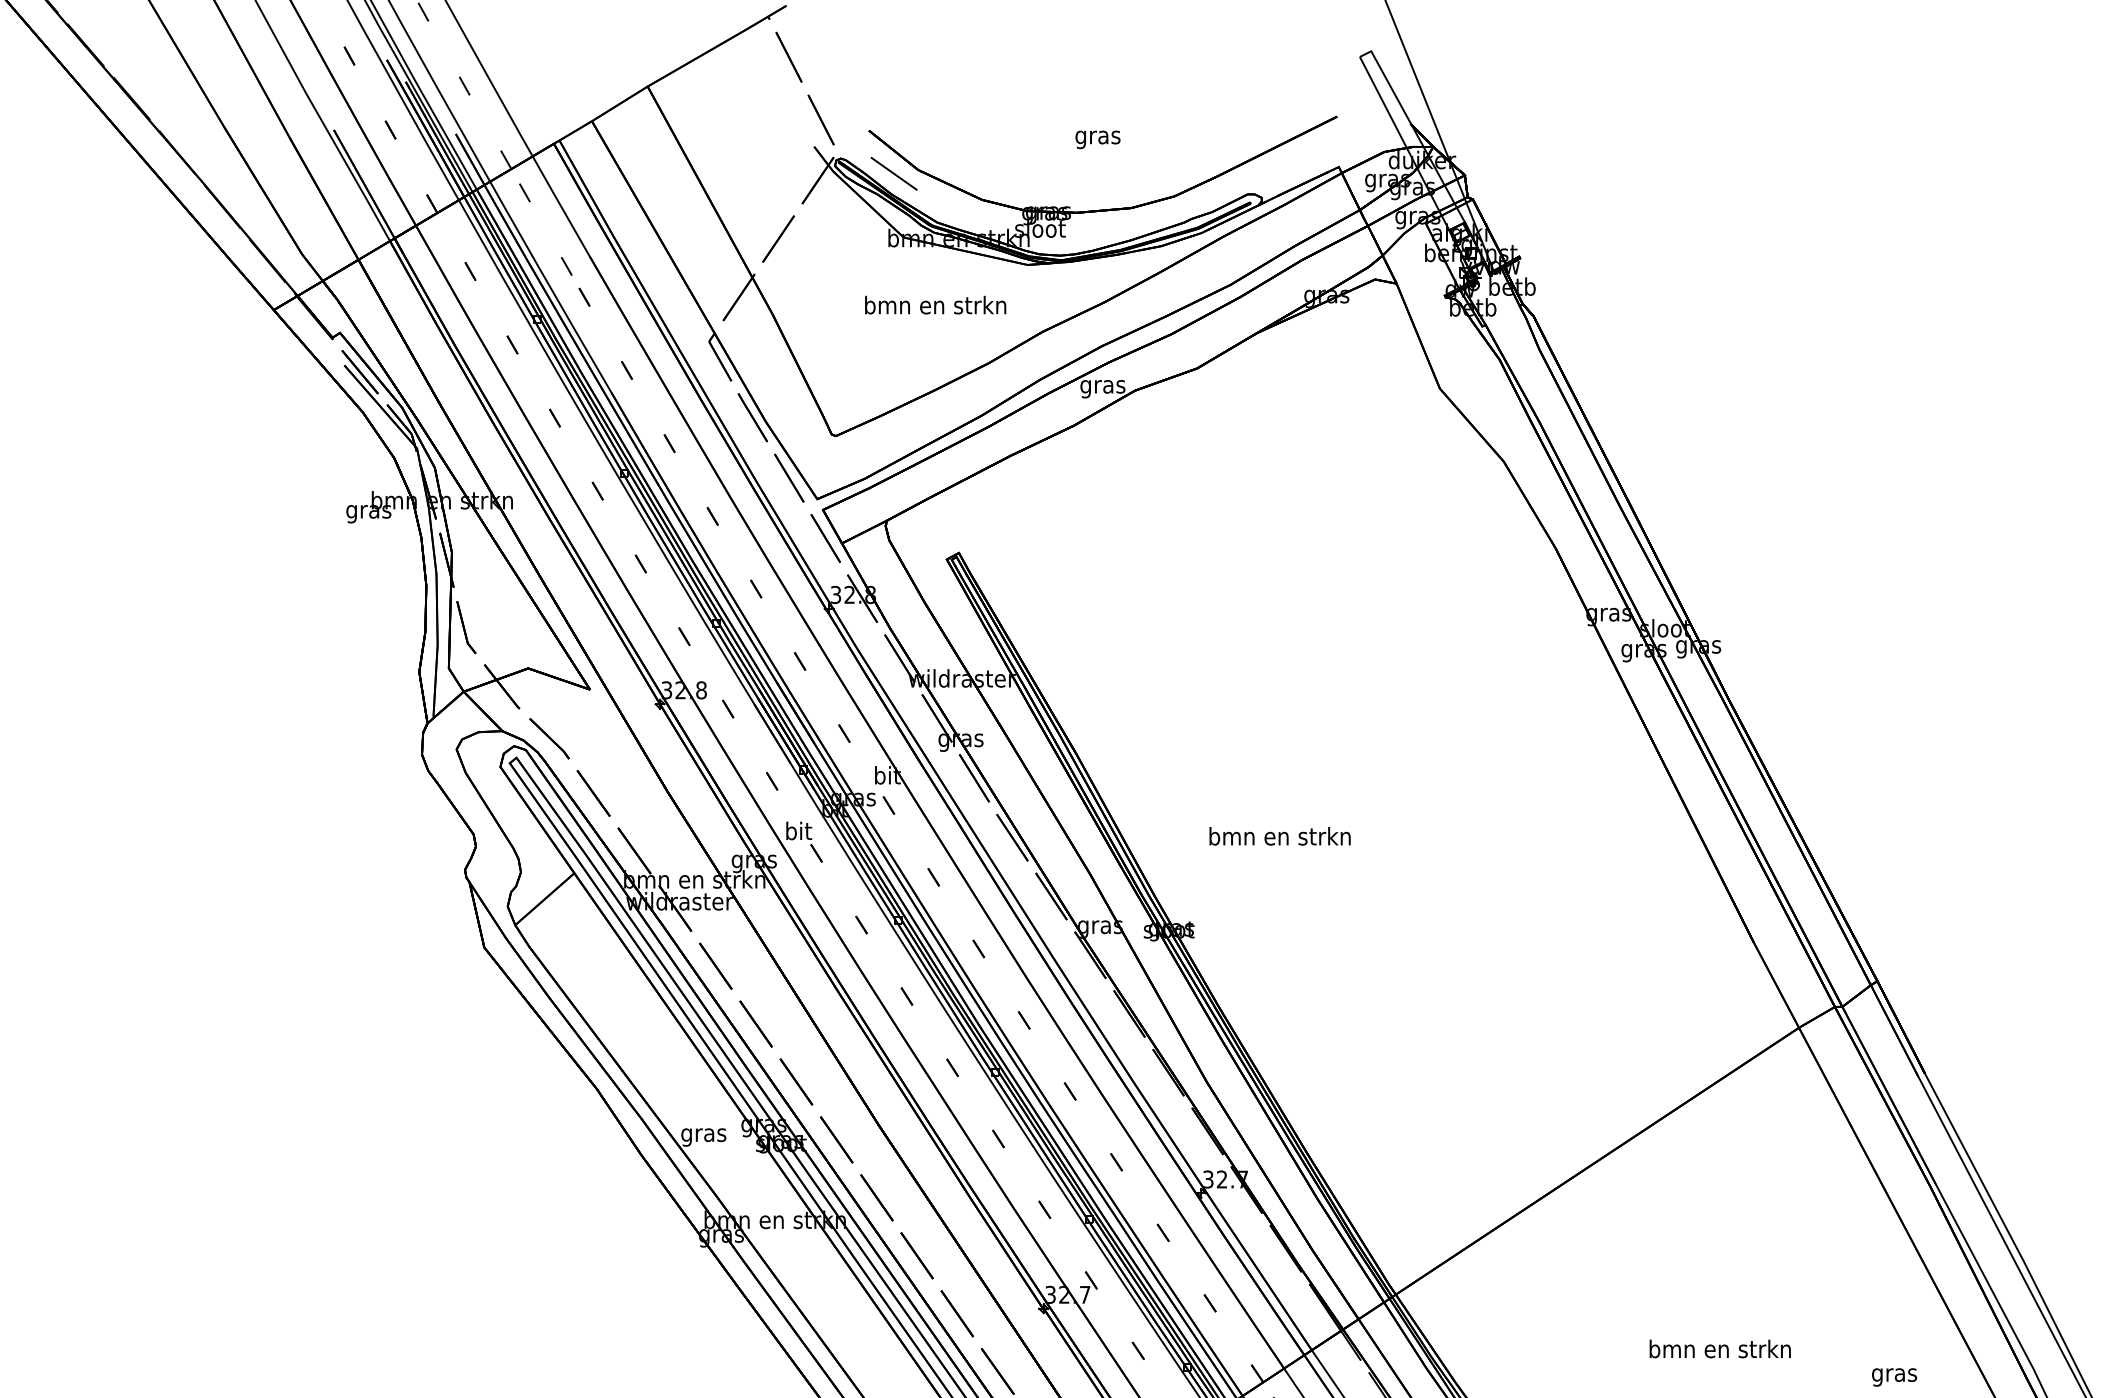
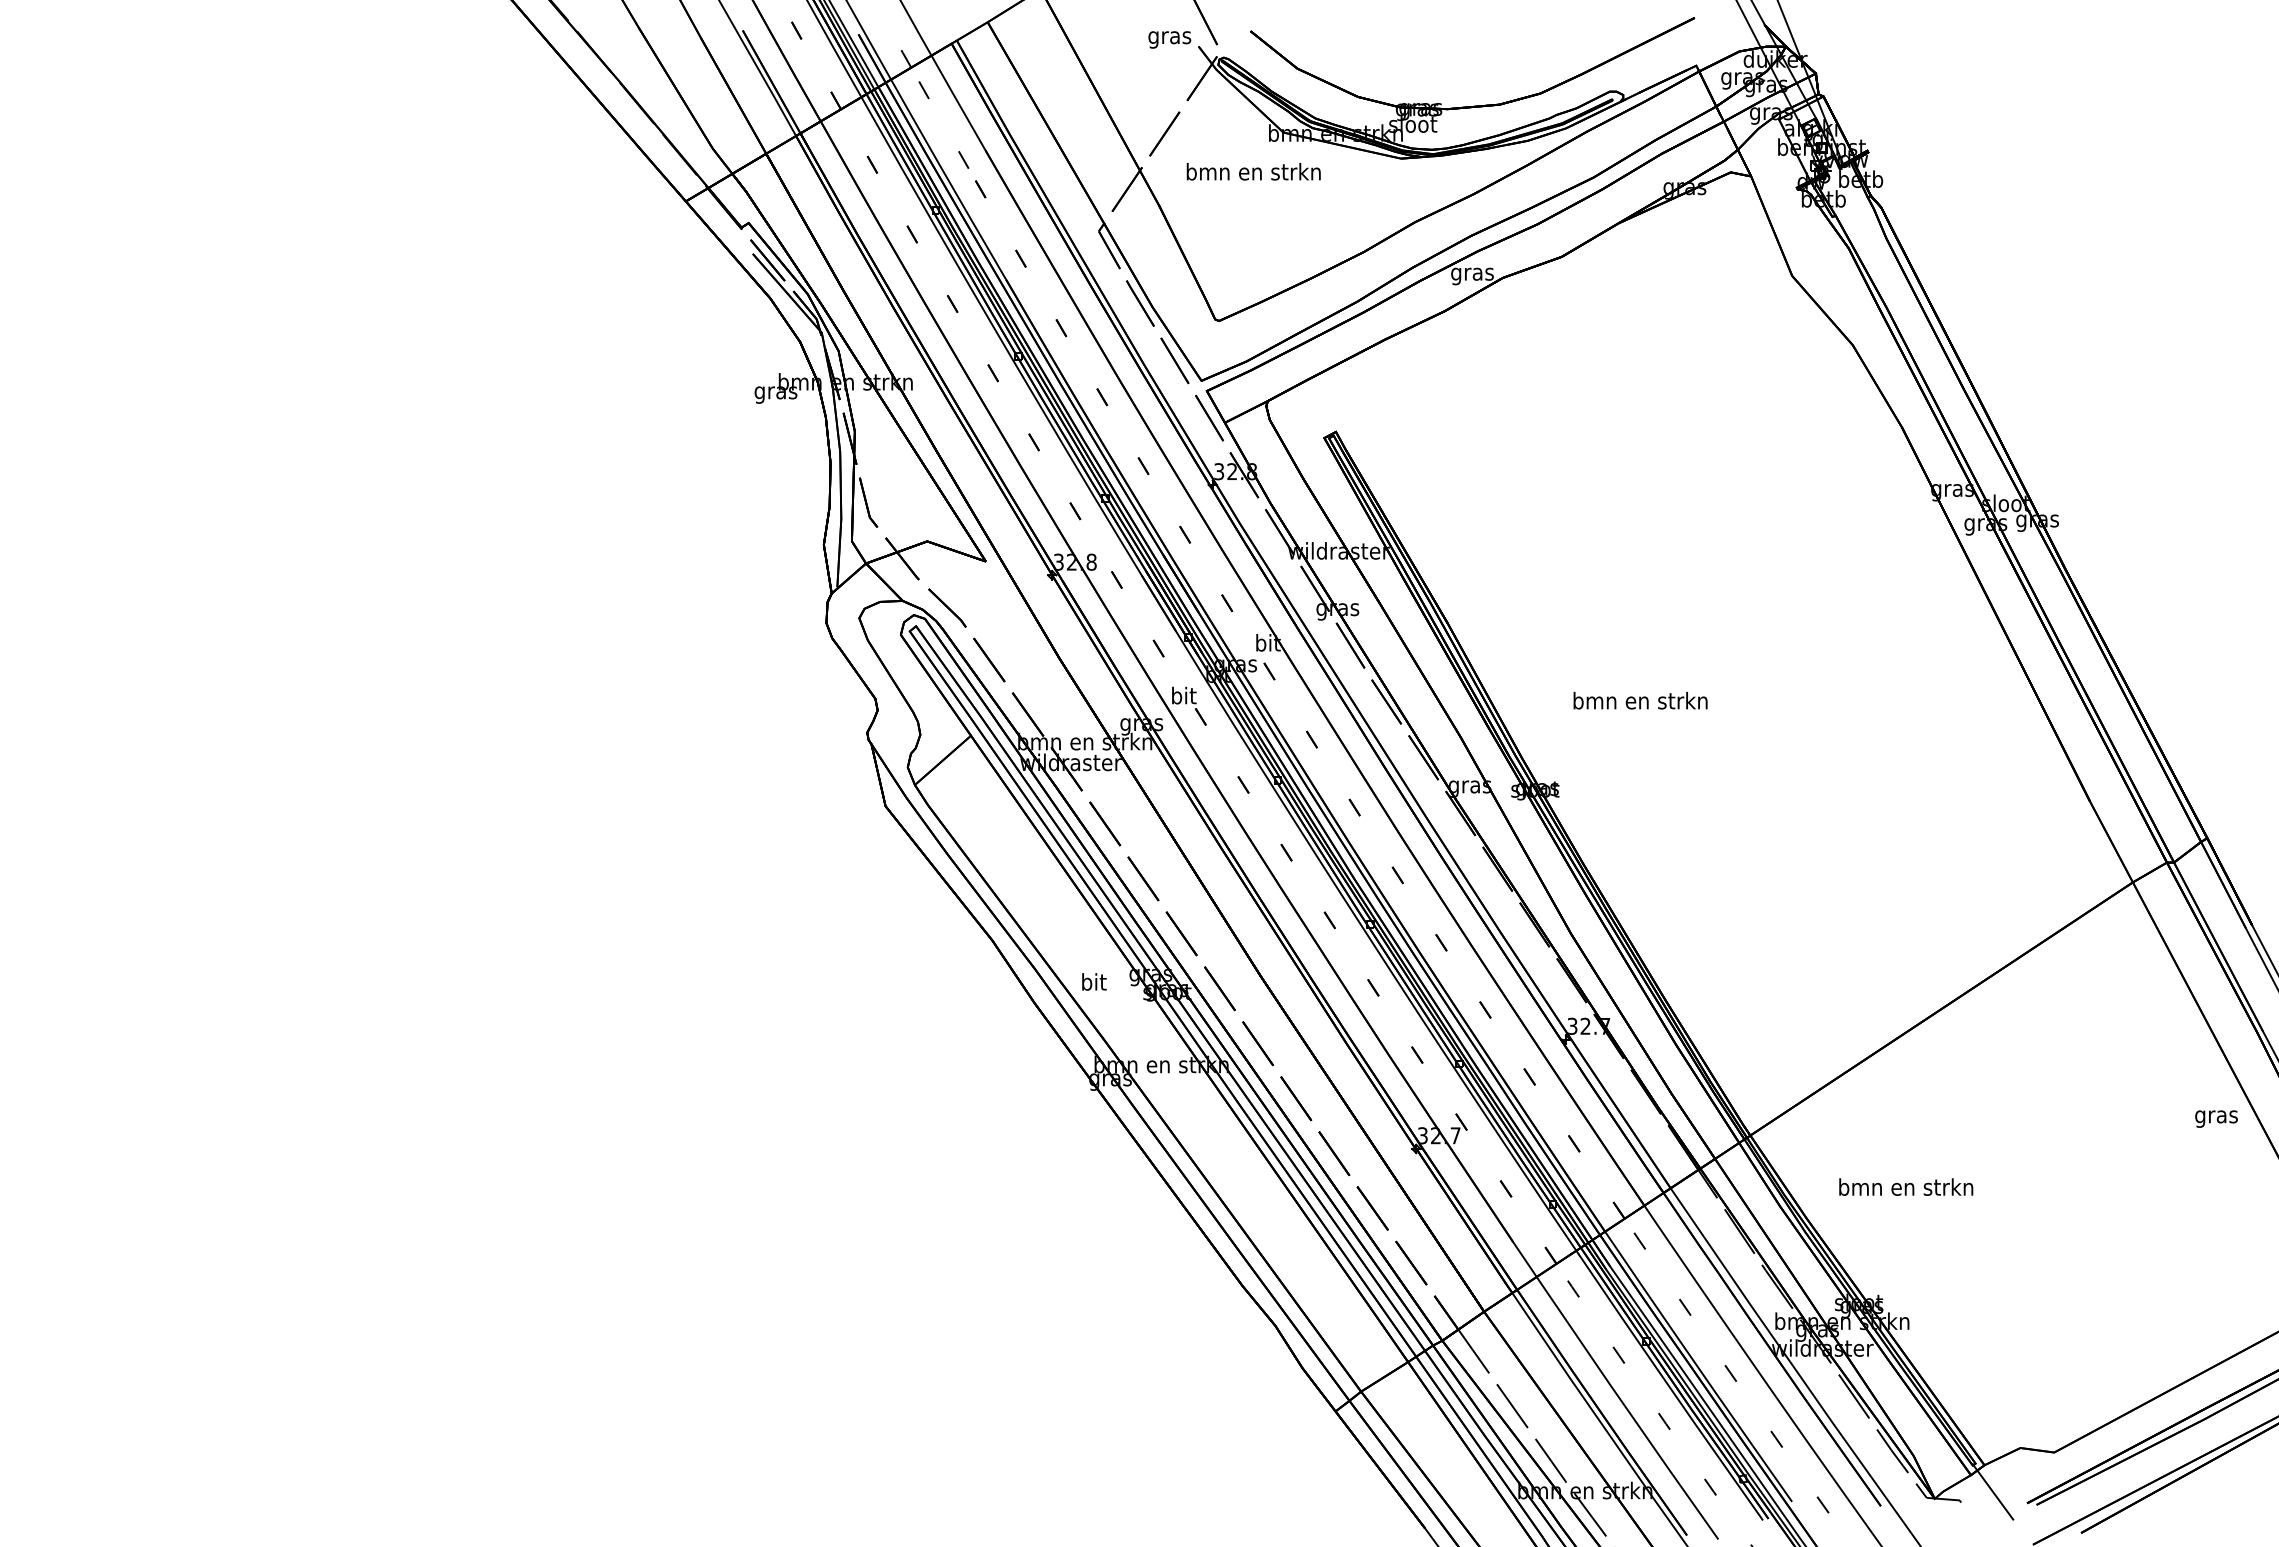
text: (1097, 139) -> (1169, 39), moved
line: (894, 174) -> (1274, 72), removed
text: (935, 304) -> (1253, 171), moved
text: (703, 1135) -> (1093, 984), gras -> bit
text: (1720, 1348) -> (1906, 1186), moved
text: (1894, 1376) -> (2216, 1118), moved

